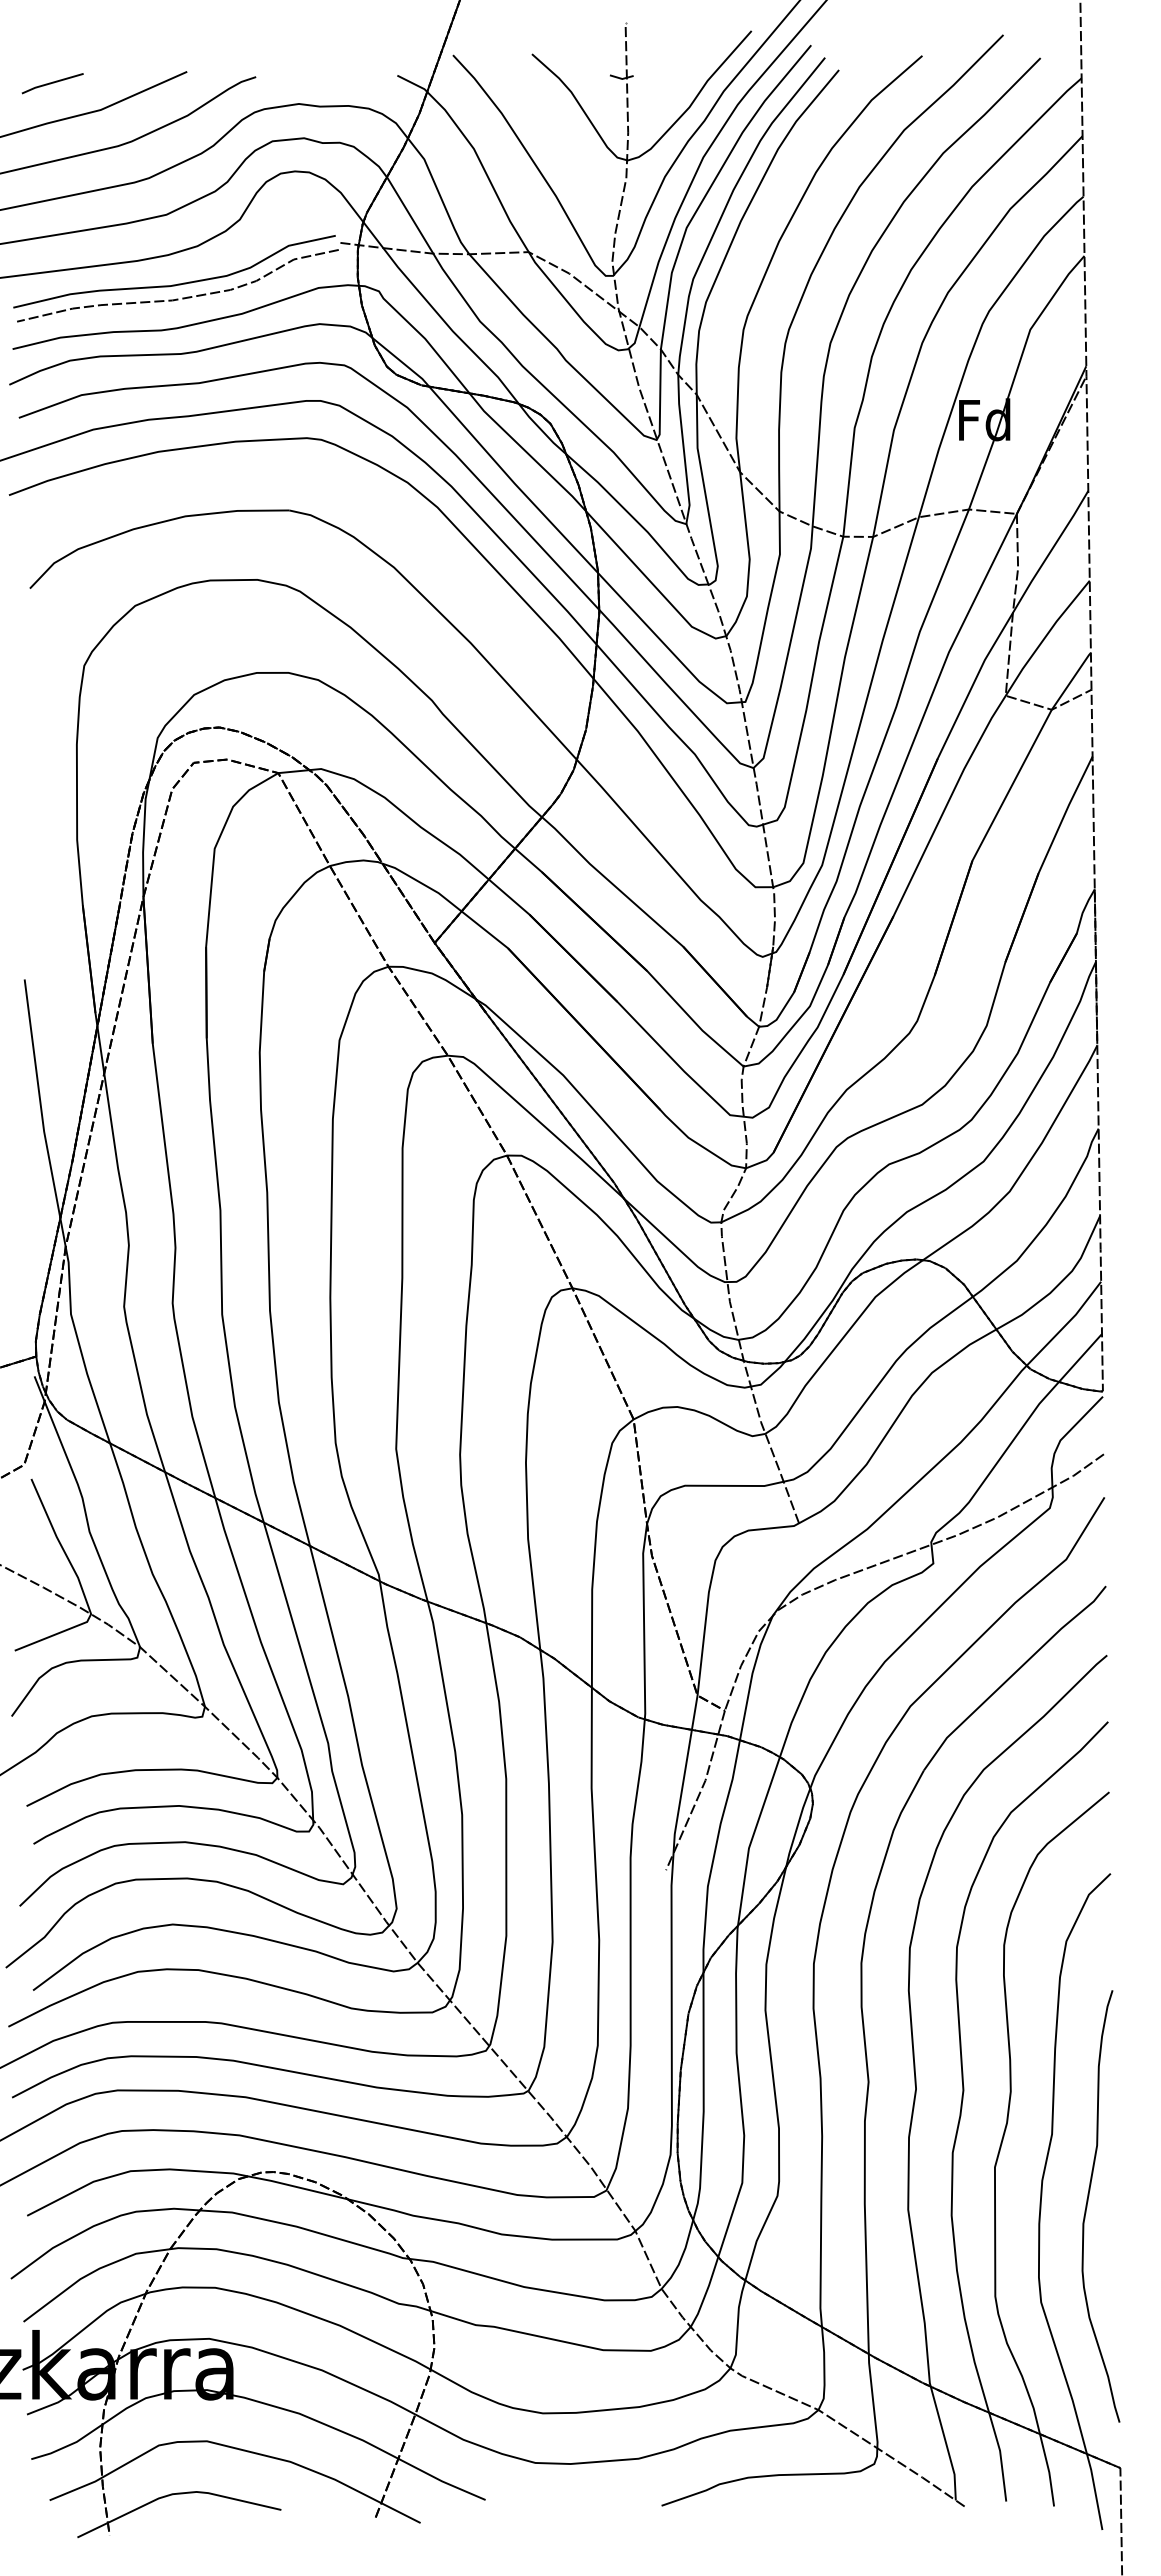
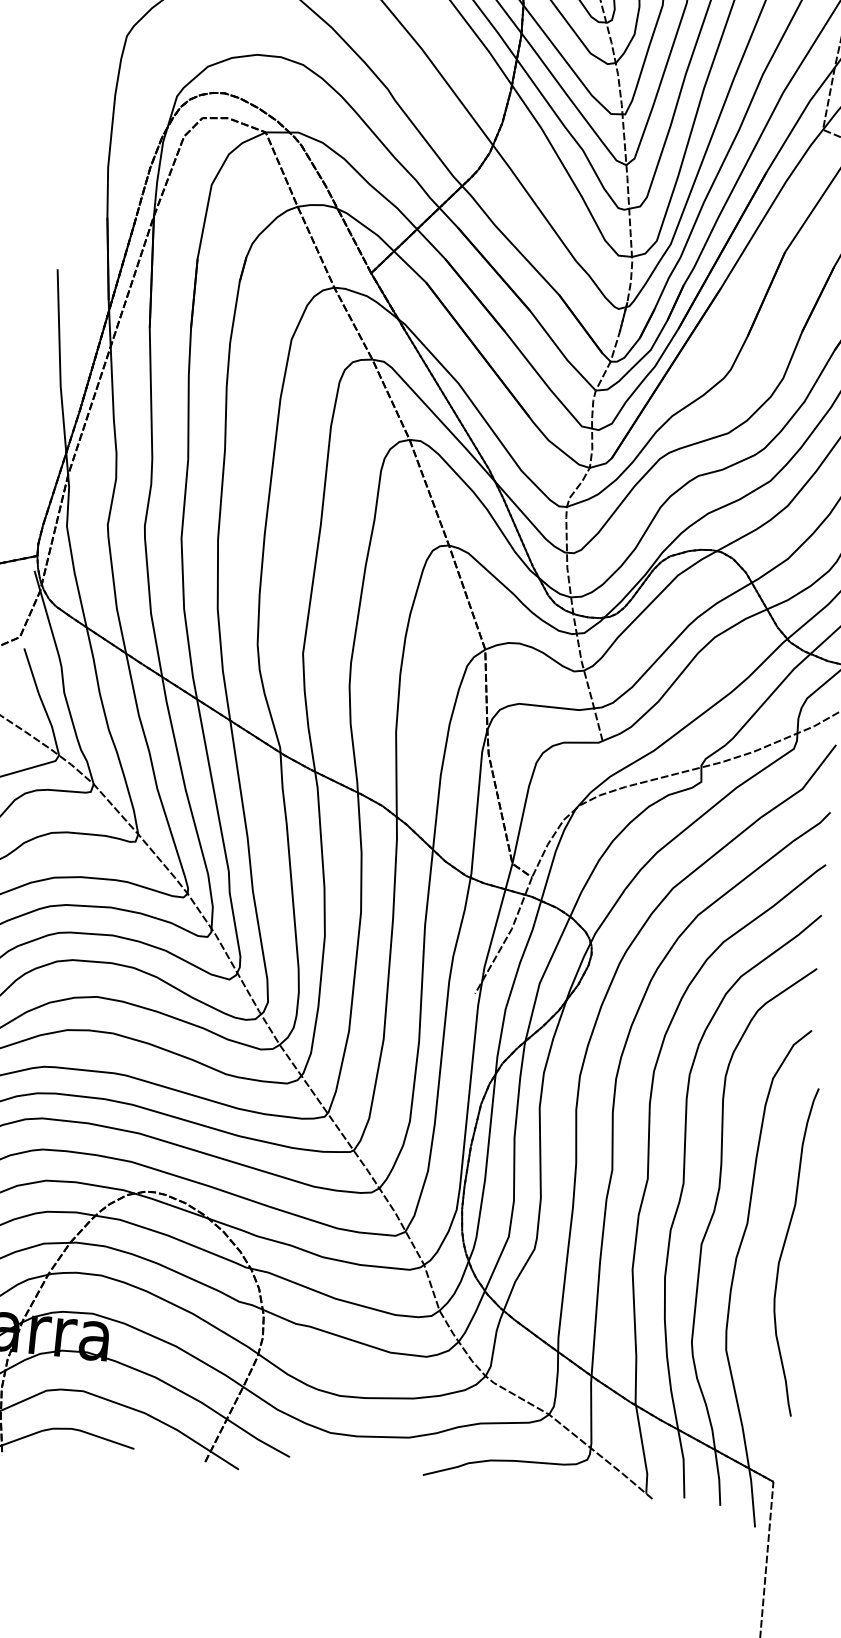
curve: (1088, 2202) -> (784, 1247), moved

